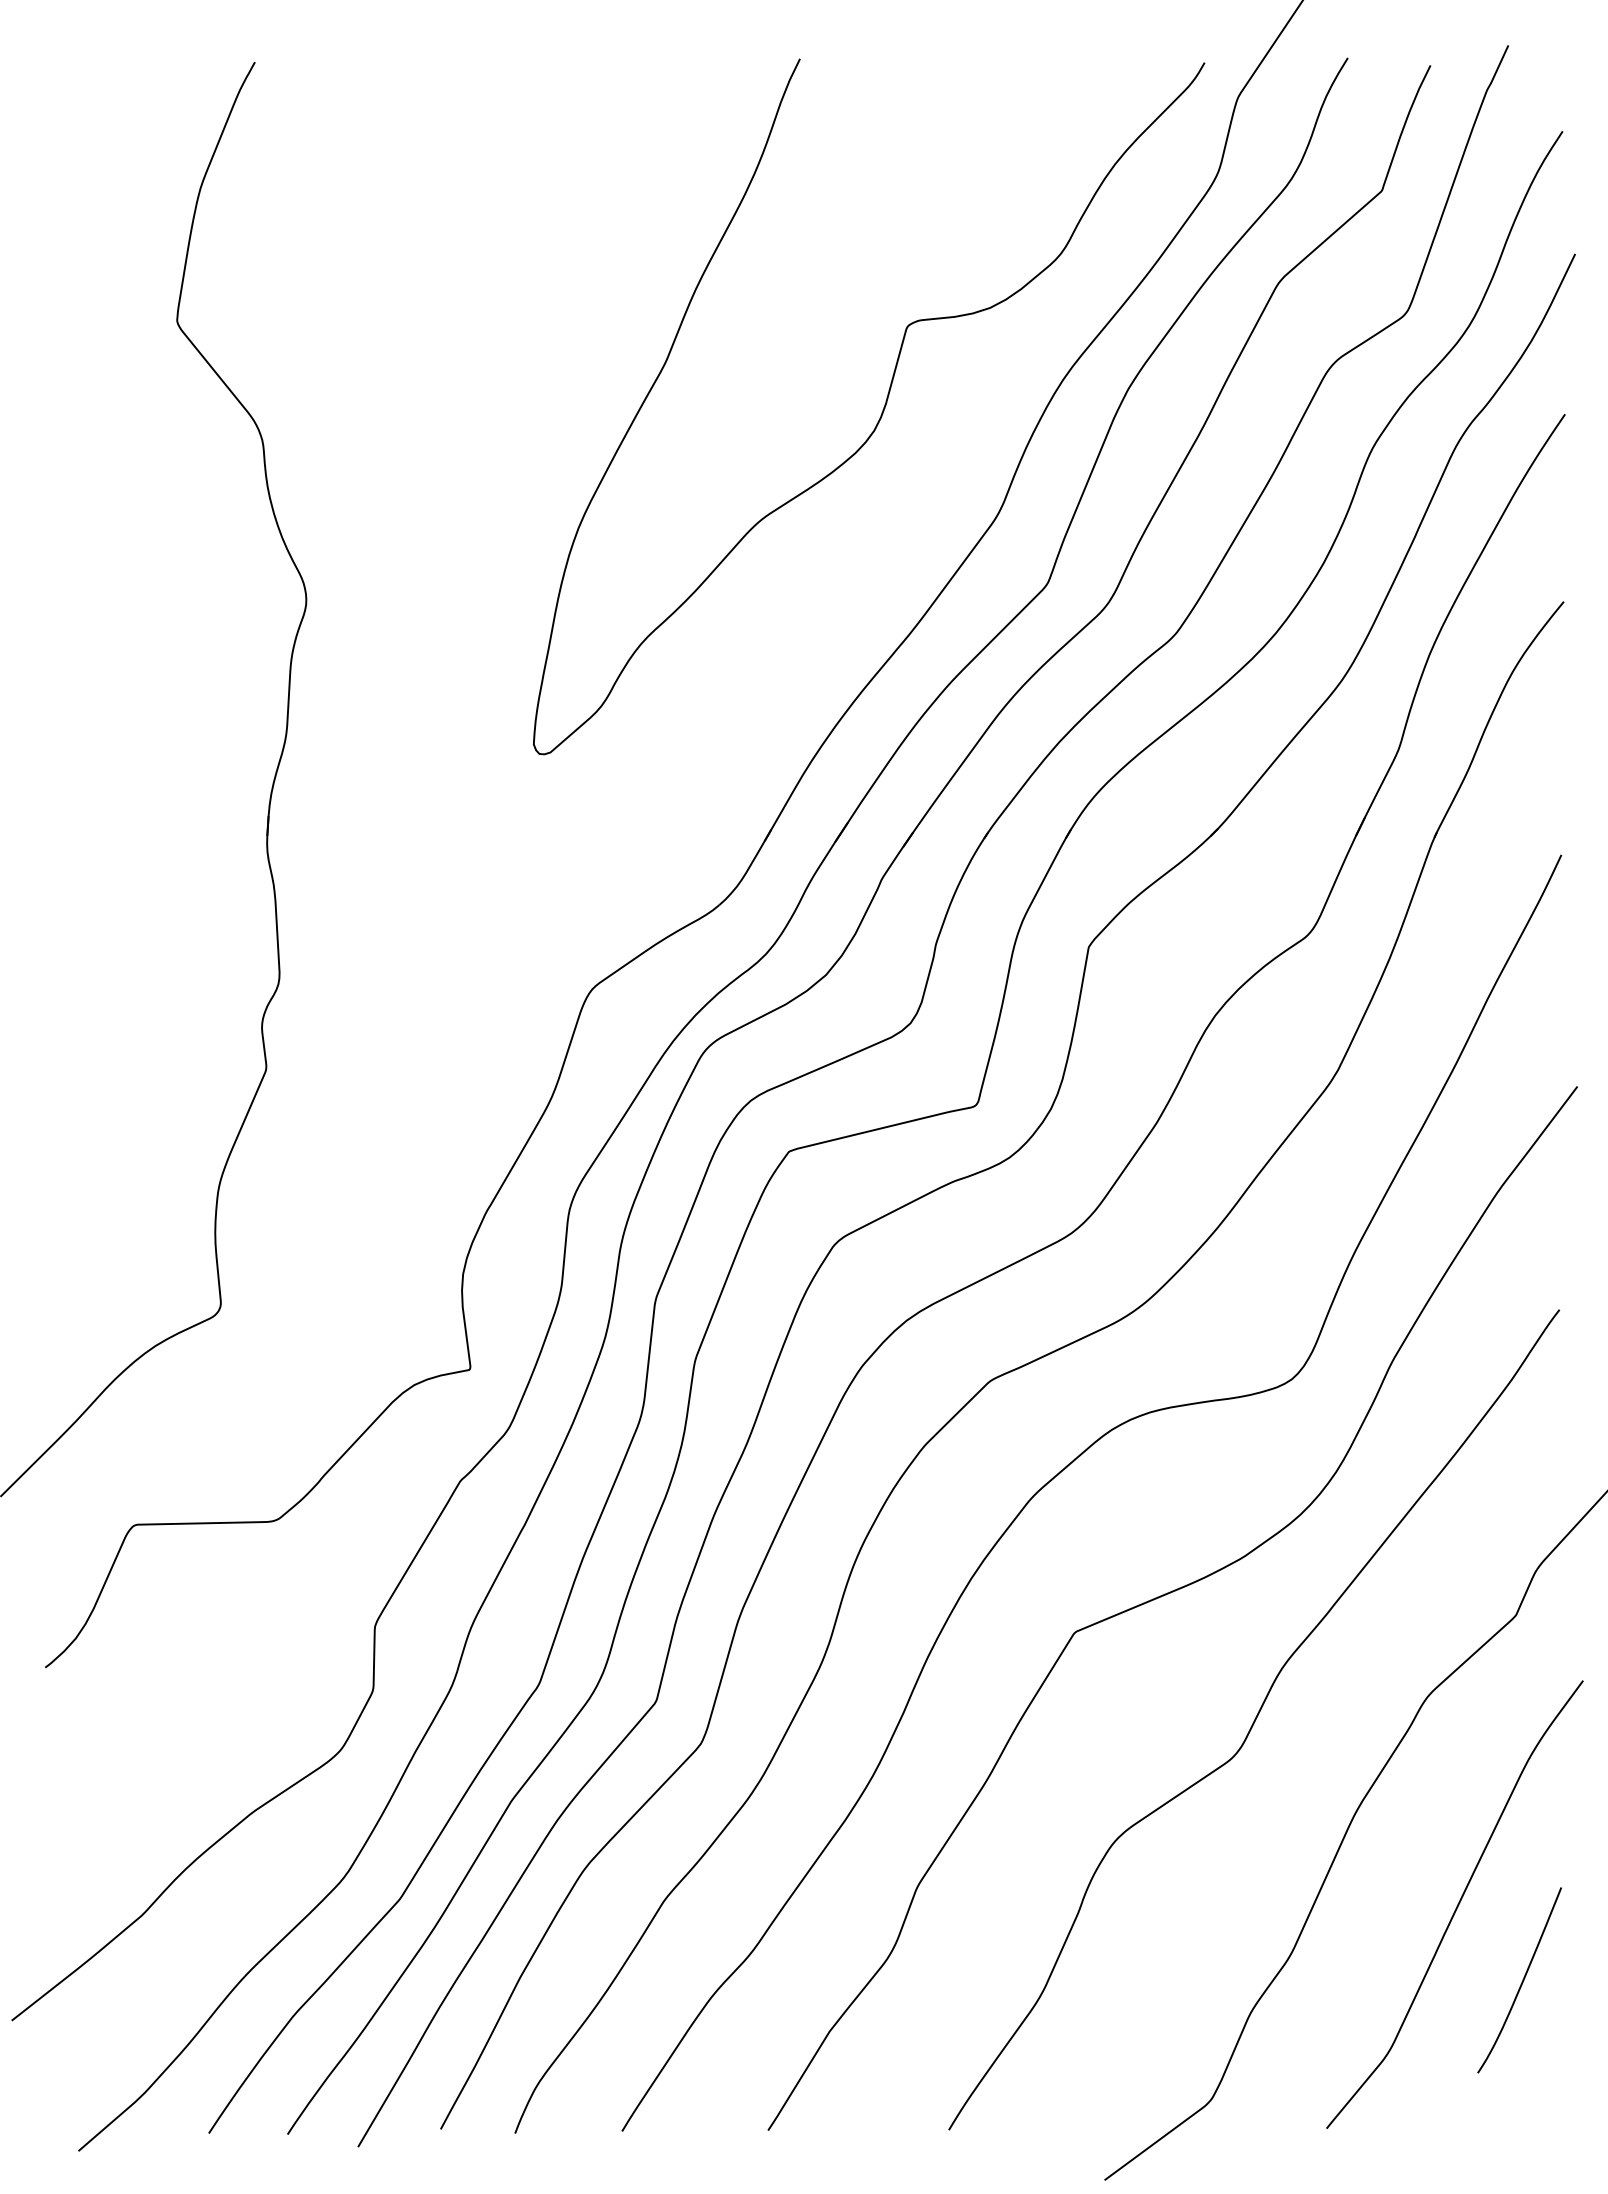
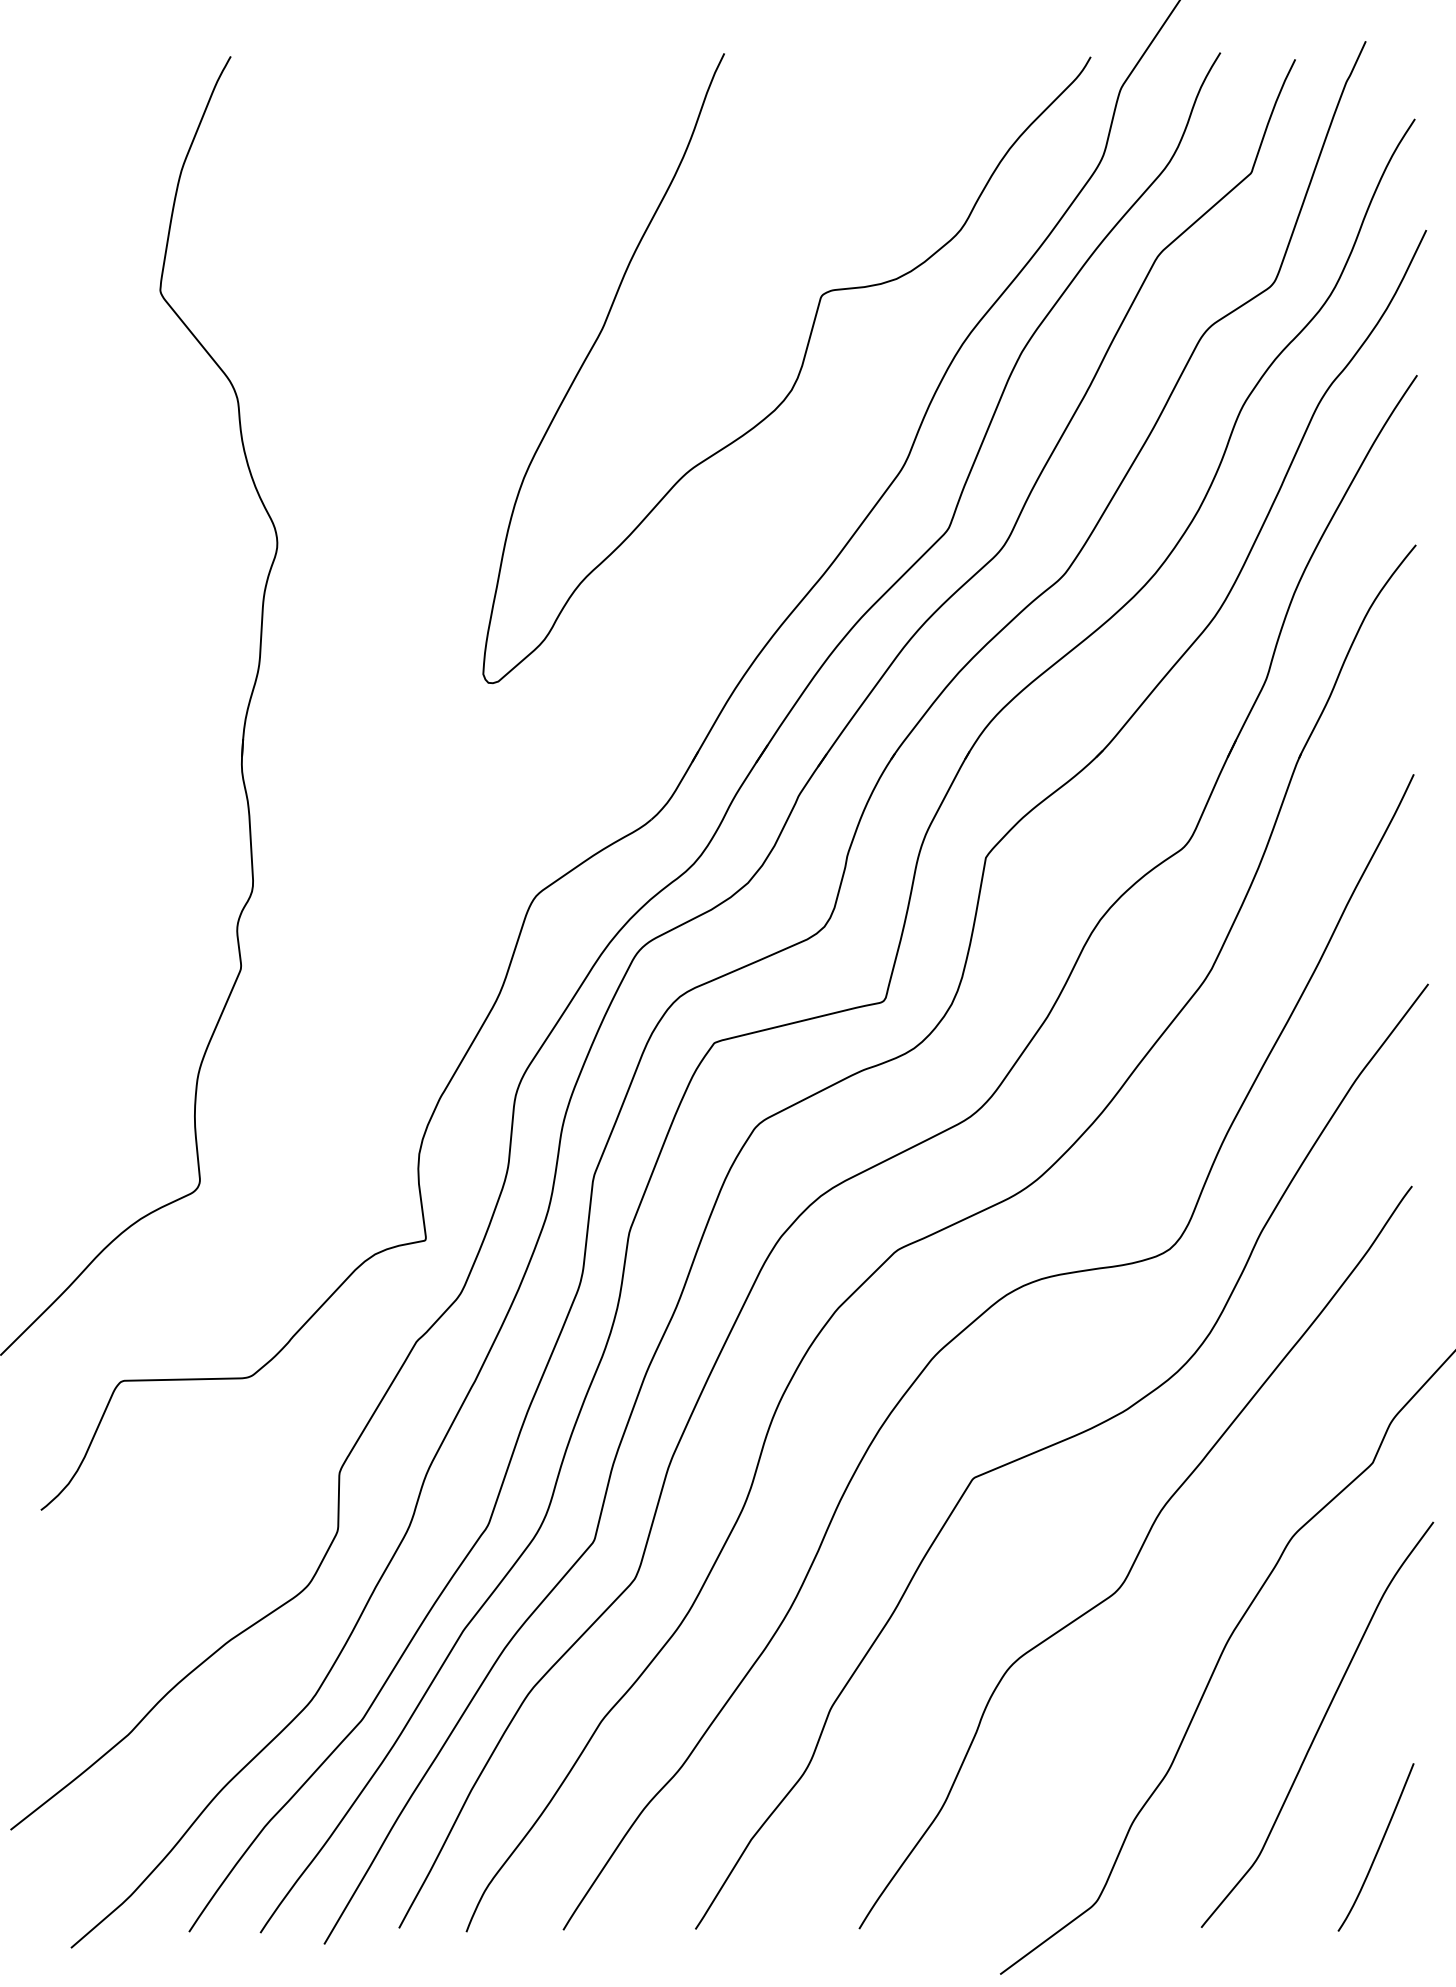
curve: (1521, 1982) -> (1377, 1849), moved

